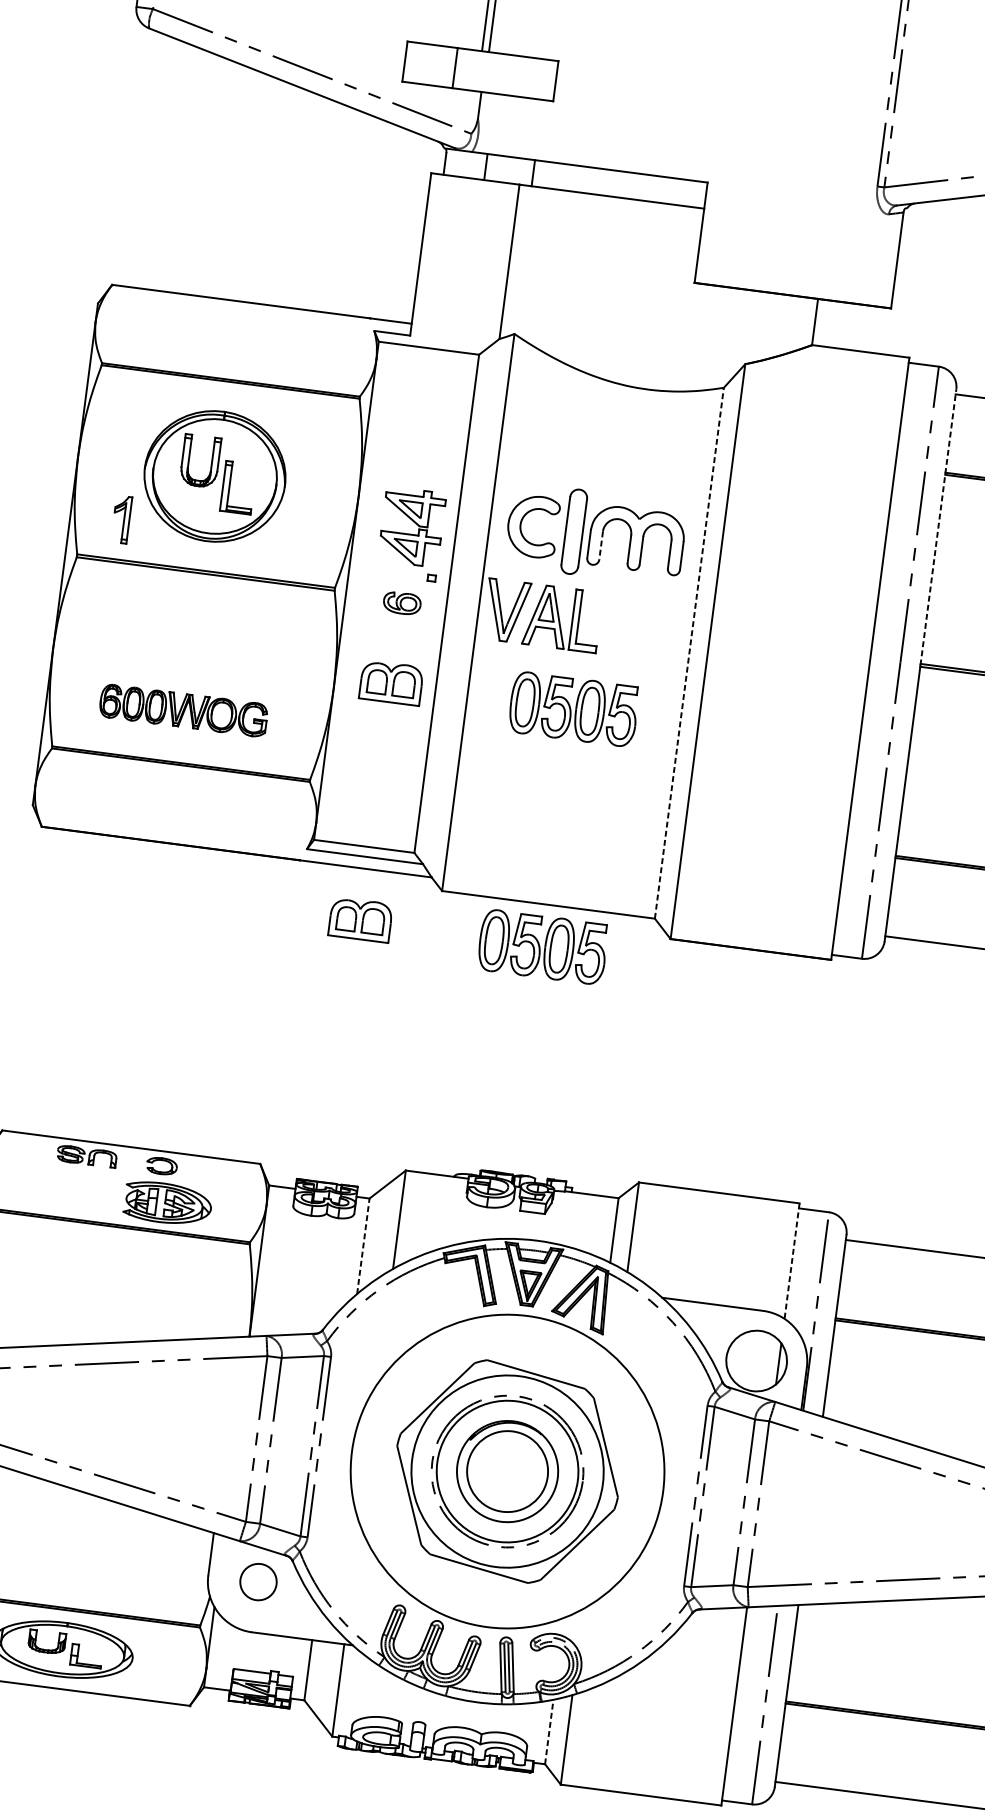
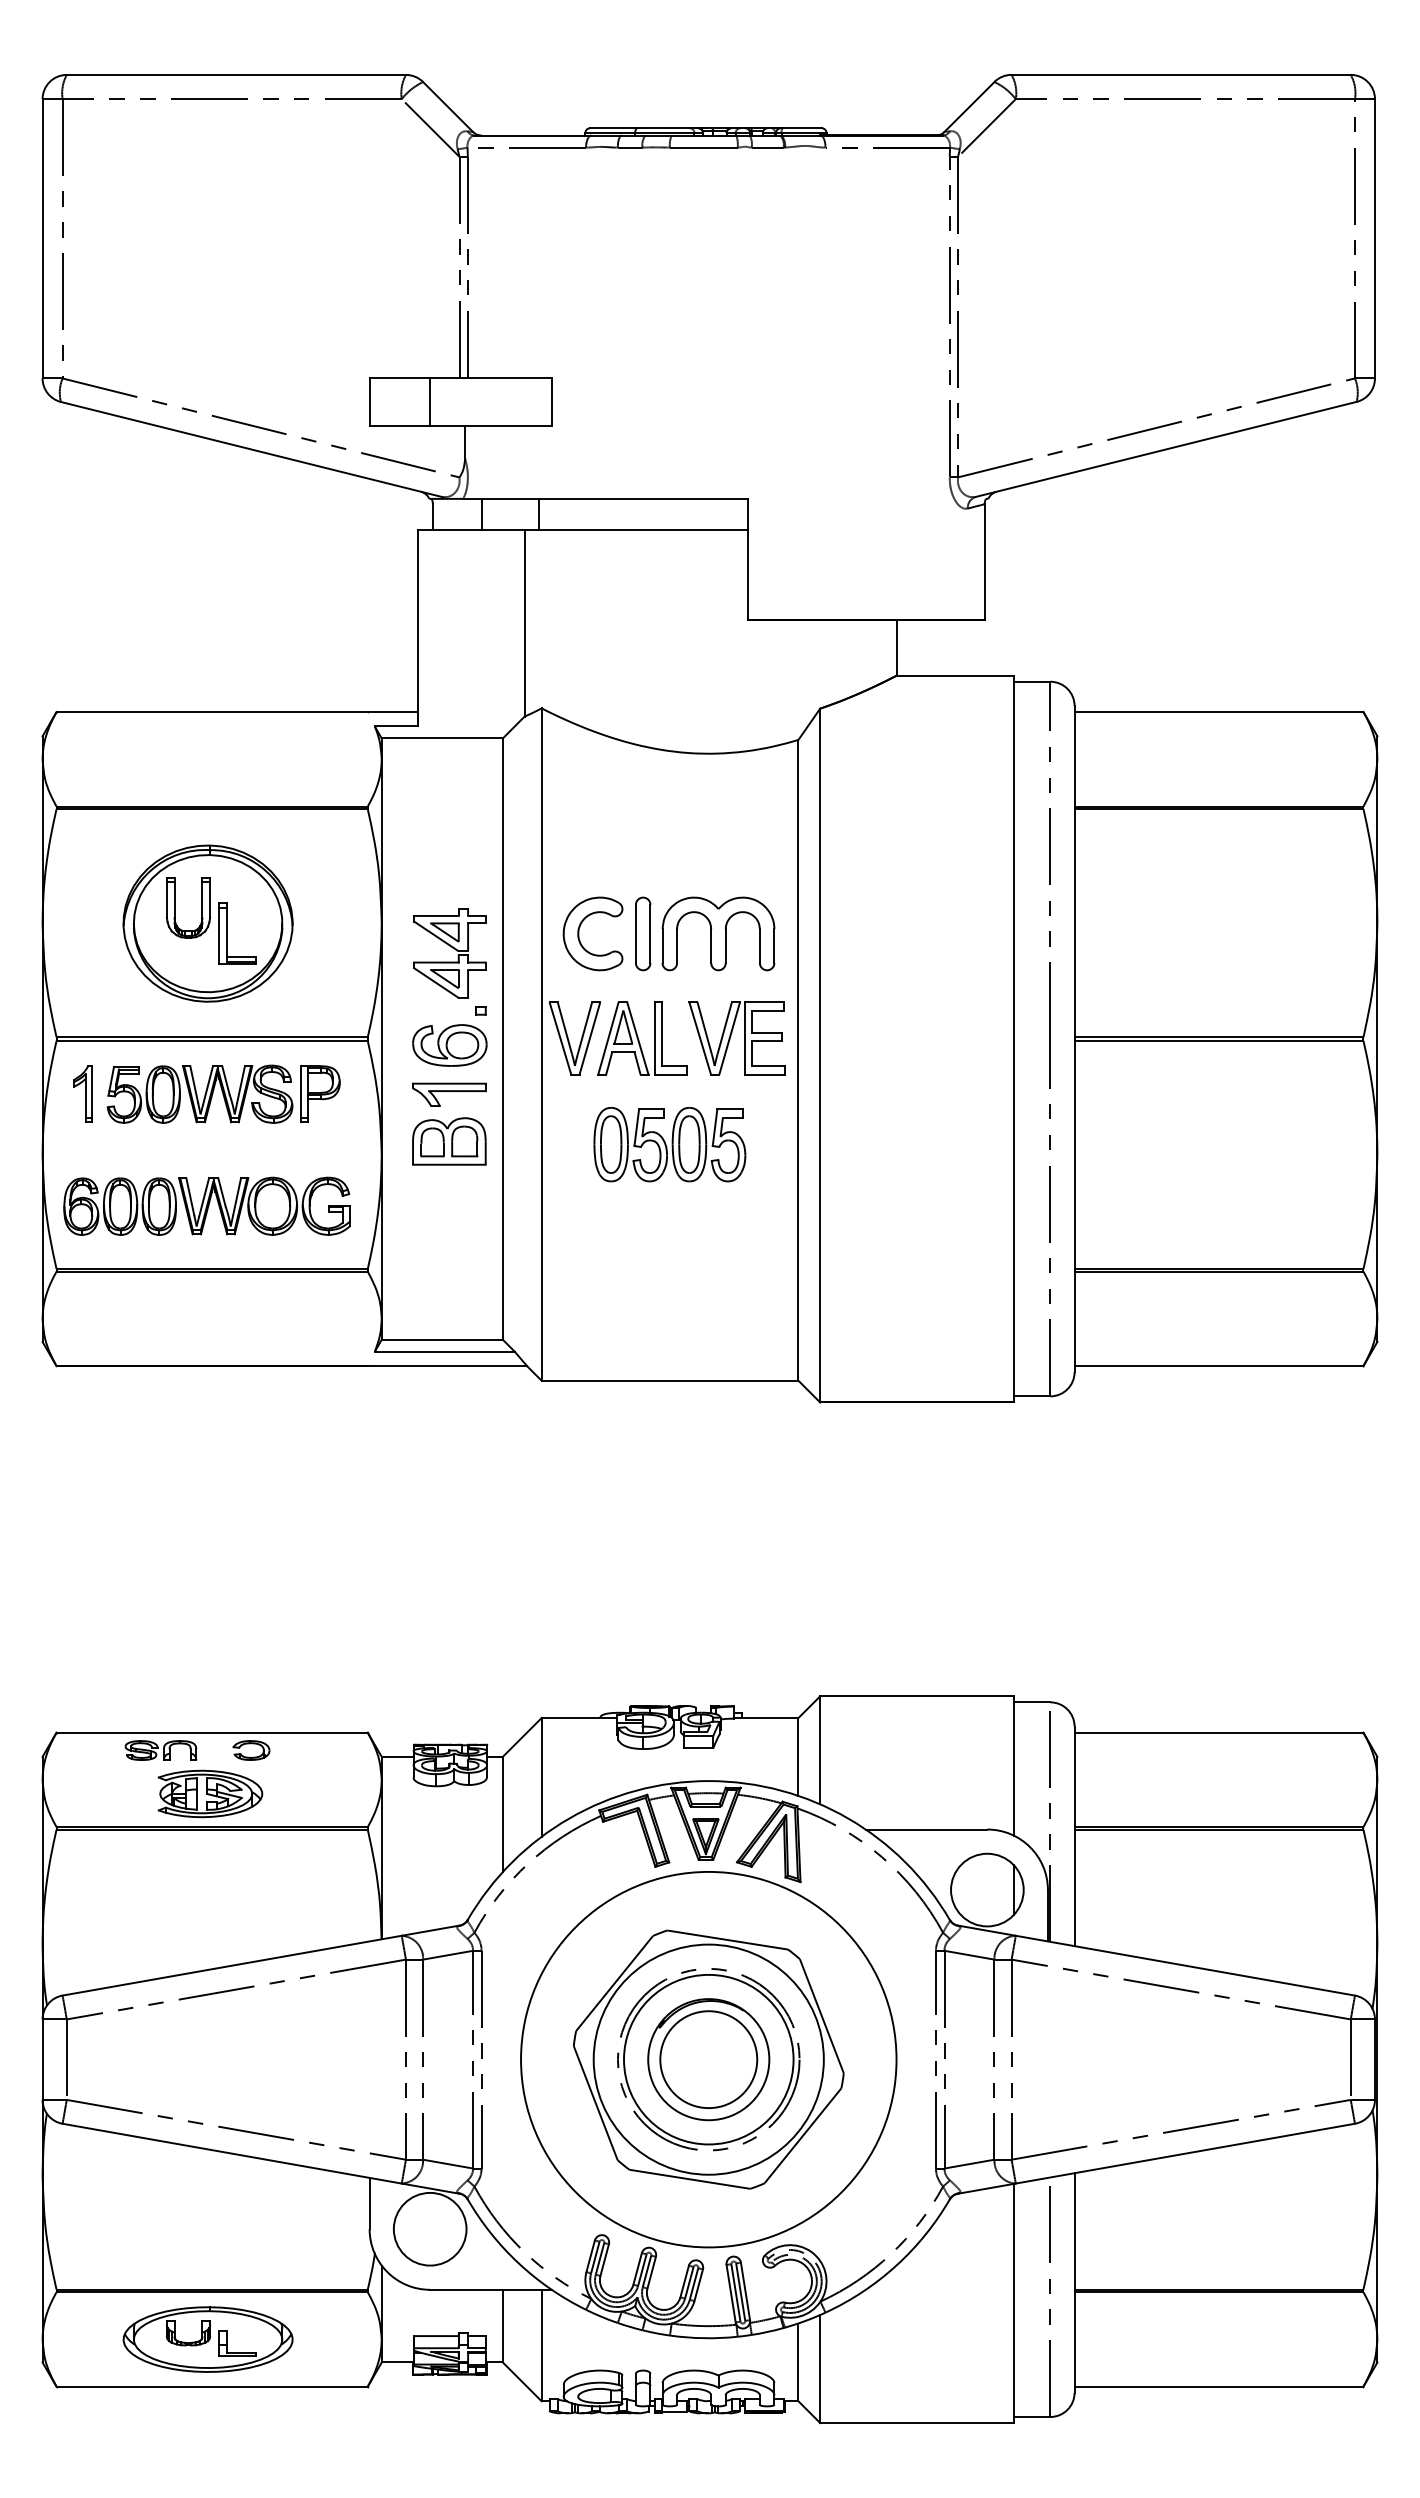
part: (121, 518) -> (82, 1093), moved
line: (938, 527) -> (1074, 872), dashed -> solid
part: (574, 531) -> (643, 933), size x0.71
line: (601, 545) -> (677, 946), dashed -> solid
part: (401, 603) -> (449, 1045), size x1.67
part: (209, 618) -> (223, 1093), added
part: (640, 628) -> (736, 1038), added
part: (396, 644) -> (449, 1094), added
line: (689, 652) -> (798, 1059), dashed -> solid
part: (183, 709) -> (206, 1205), size x1.43
part: (360, 919) -> (449, 1427), removed
part: (542, 946) -> (669, 1431), removed
part: (168, 1203) -> (210, 1793), moved
line: (363, 1246) -> (502, 1814), dashed -> solid
line: (792, 1261) -> (1014, 1766), dashed -> solid
circle: (258, 1581) -> (429, 2228), size x1.67
line: (549, 1732) -> (798, 2362), dashed -> solid

